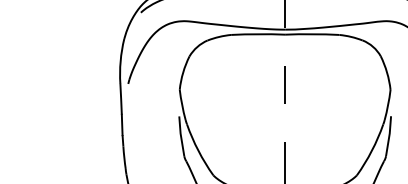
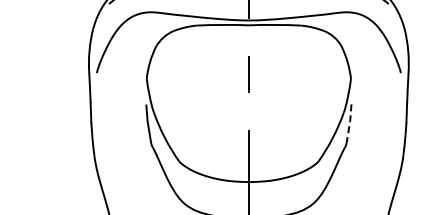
line: (389, 137) -> (349, 124), solid -> dashed

